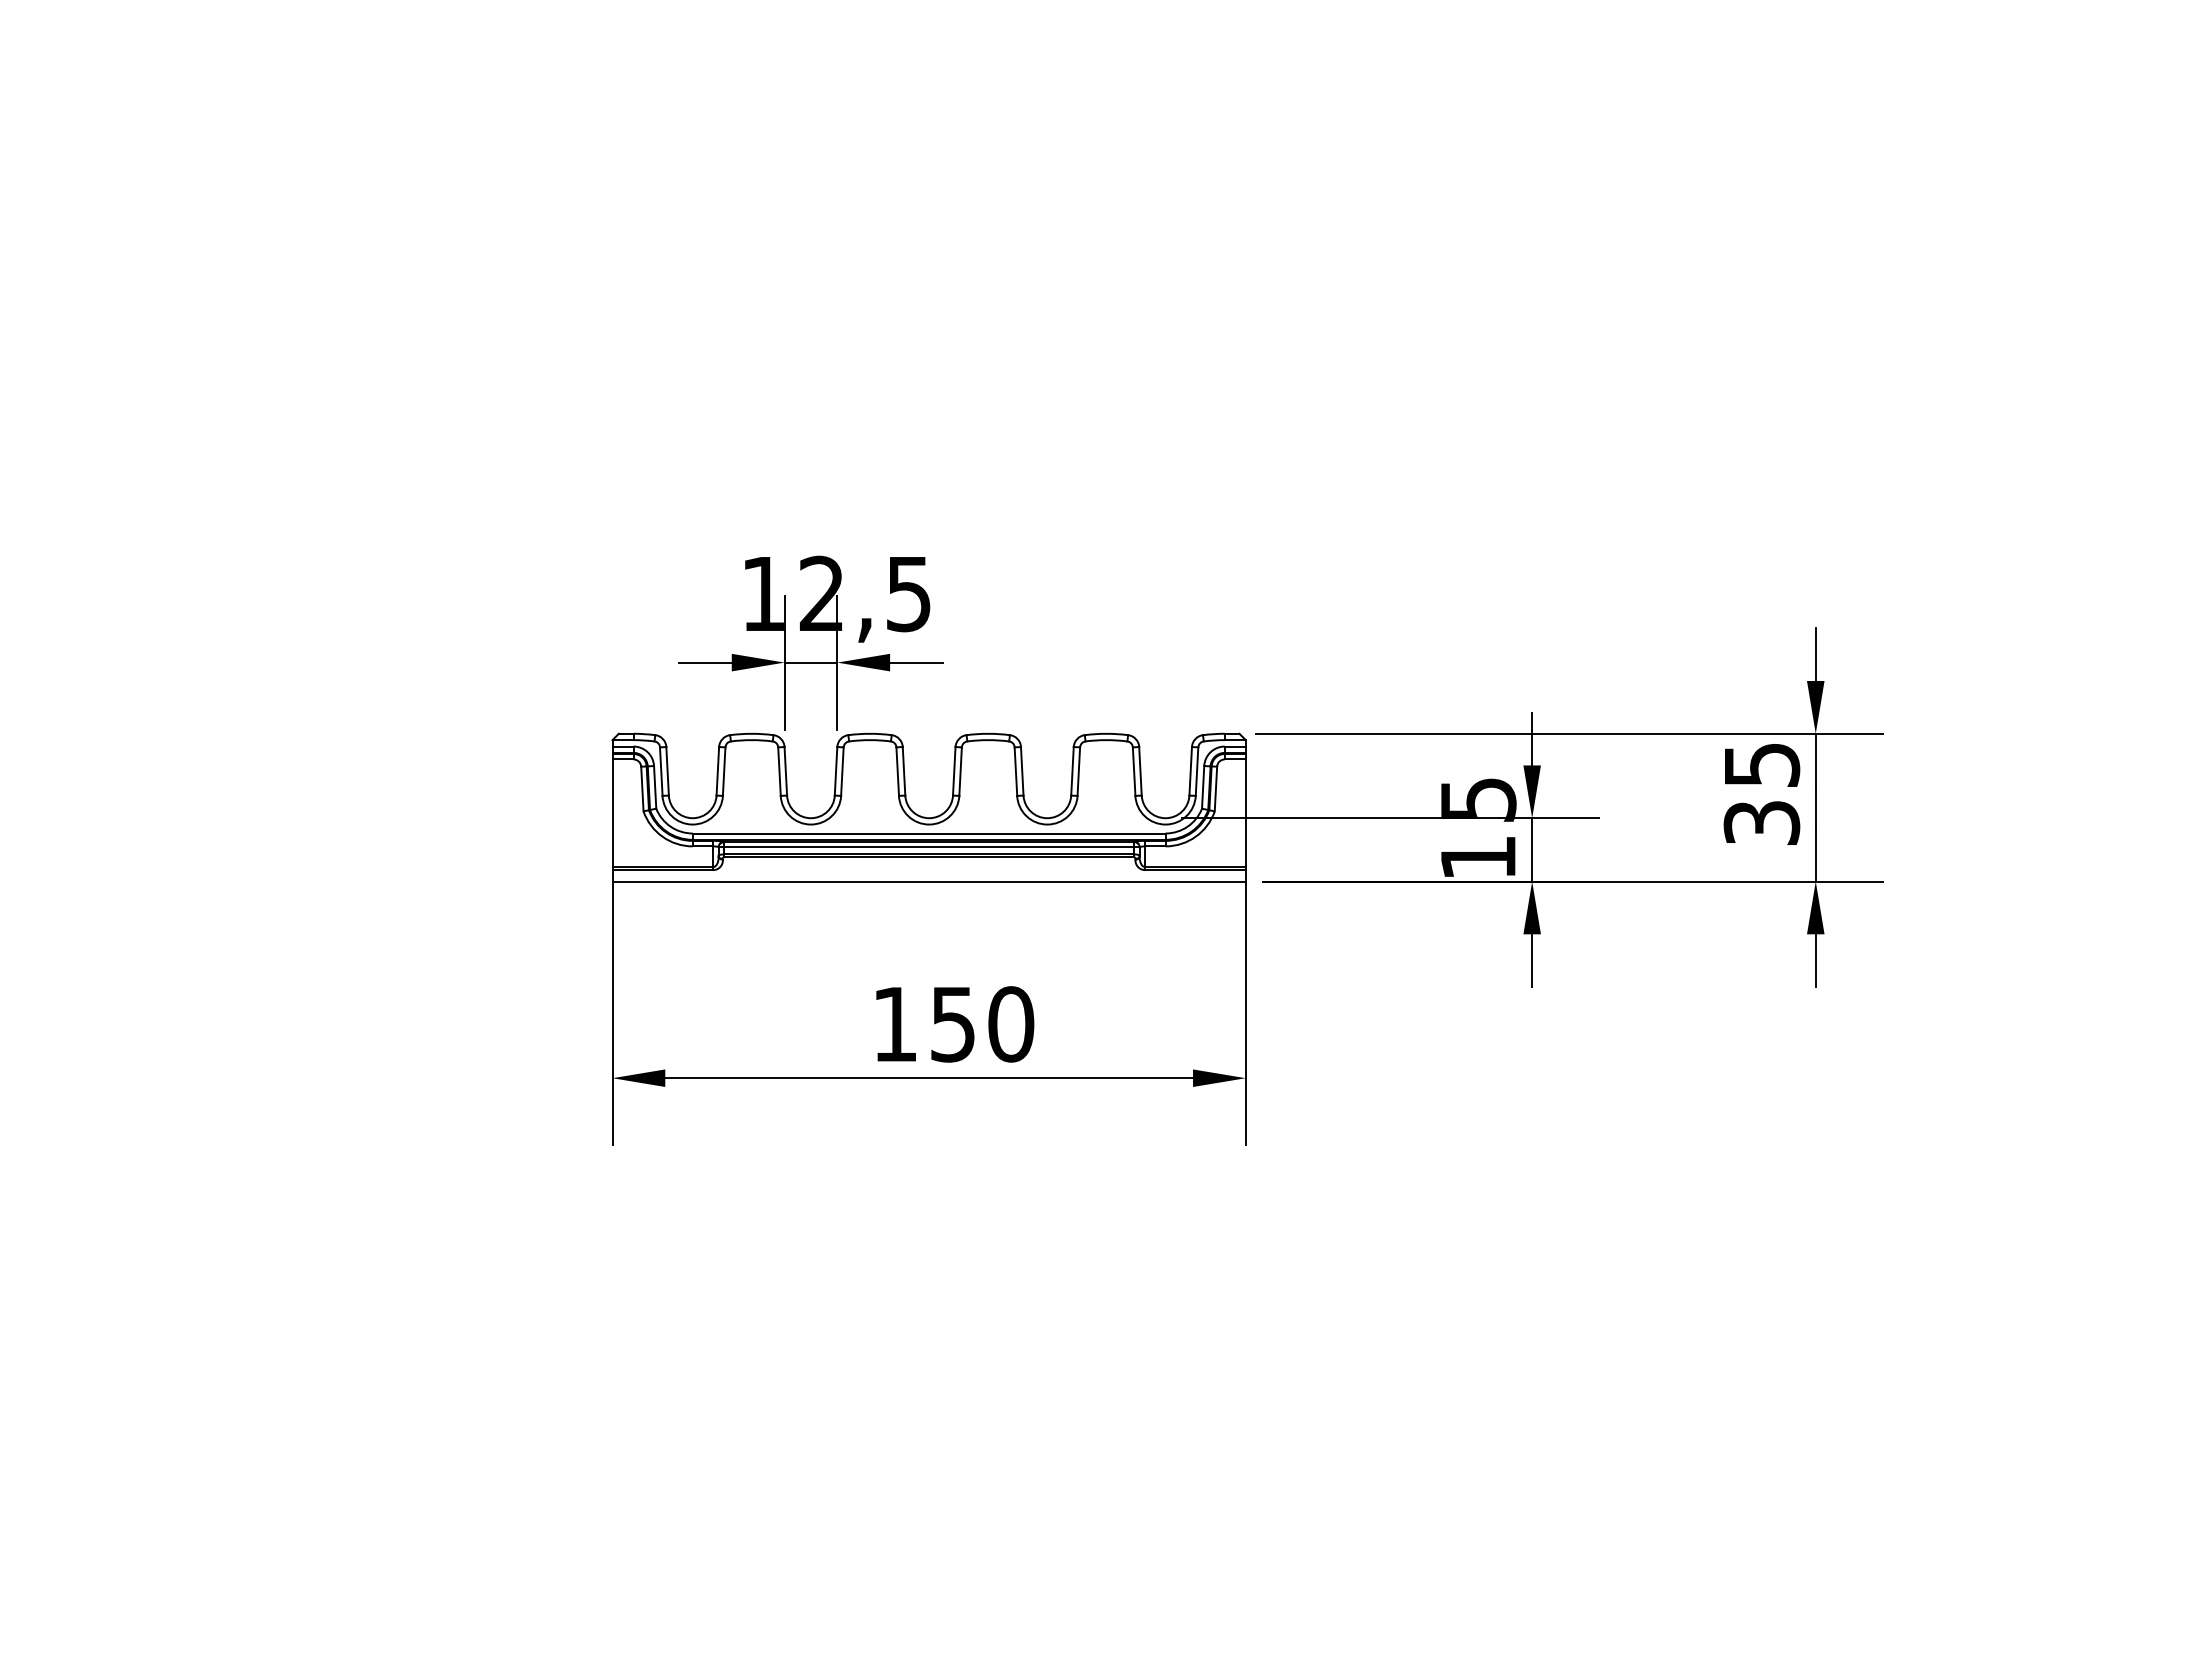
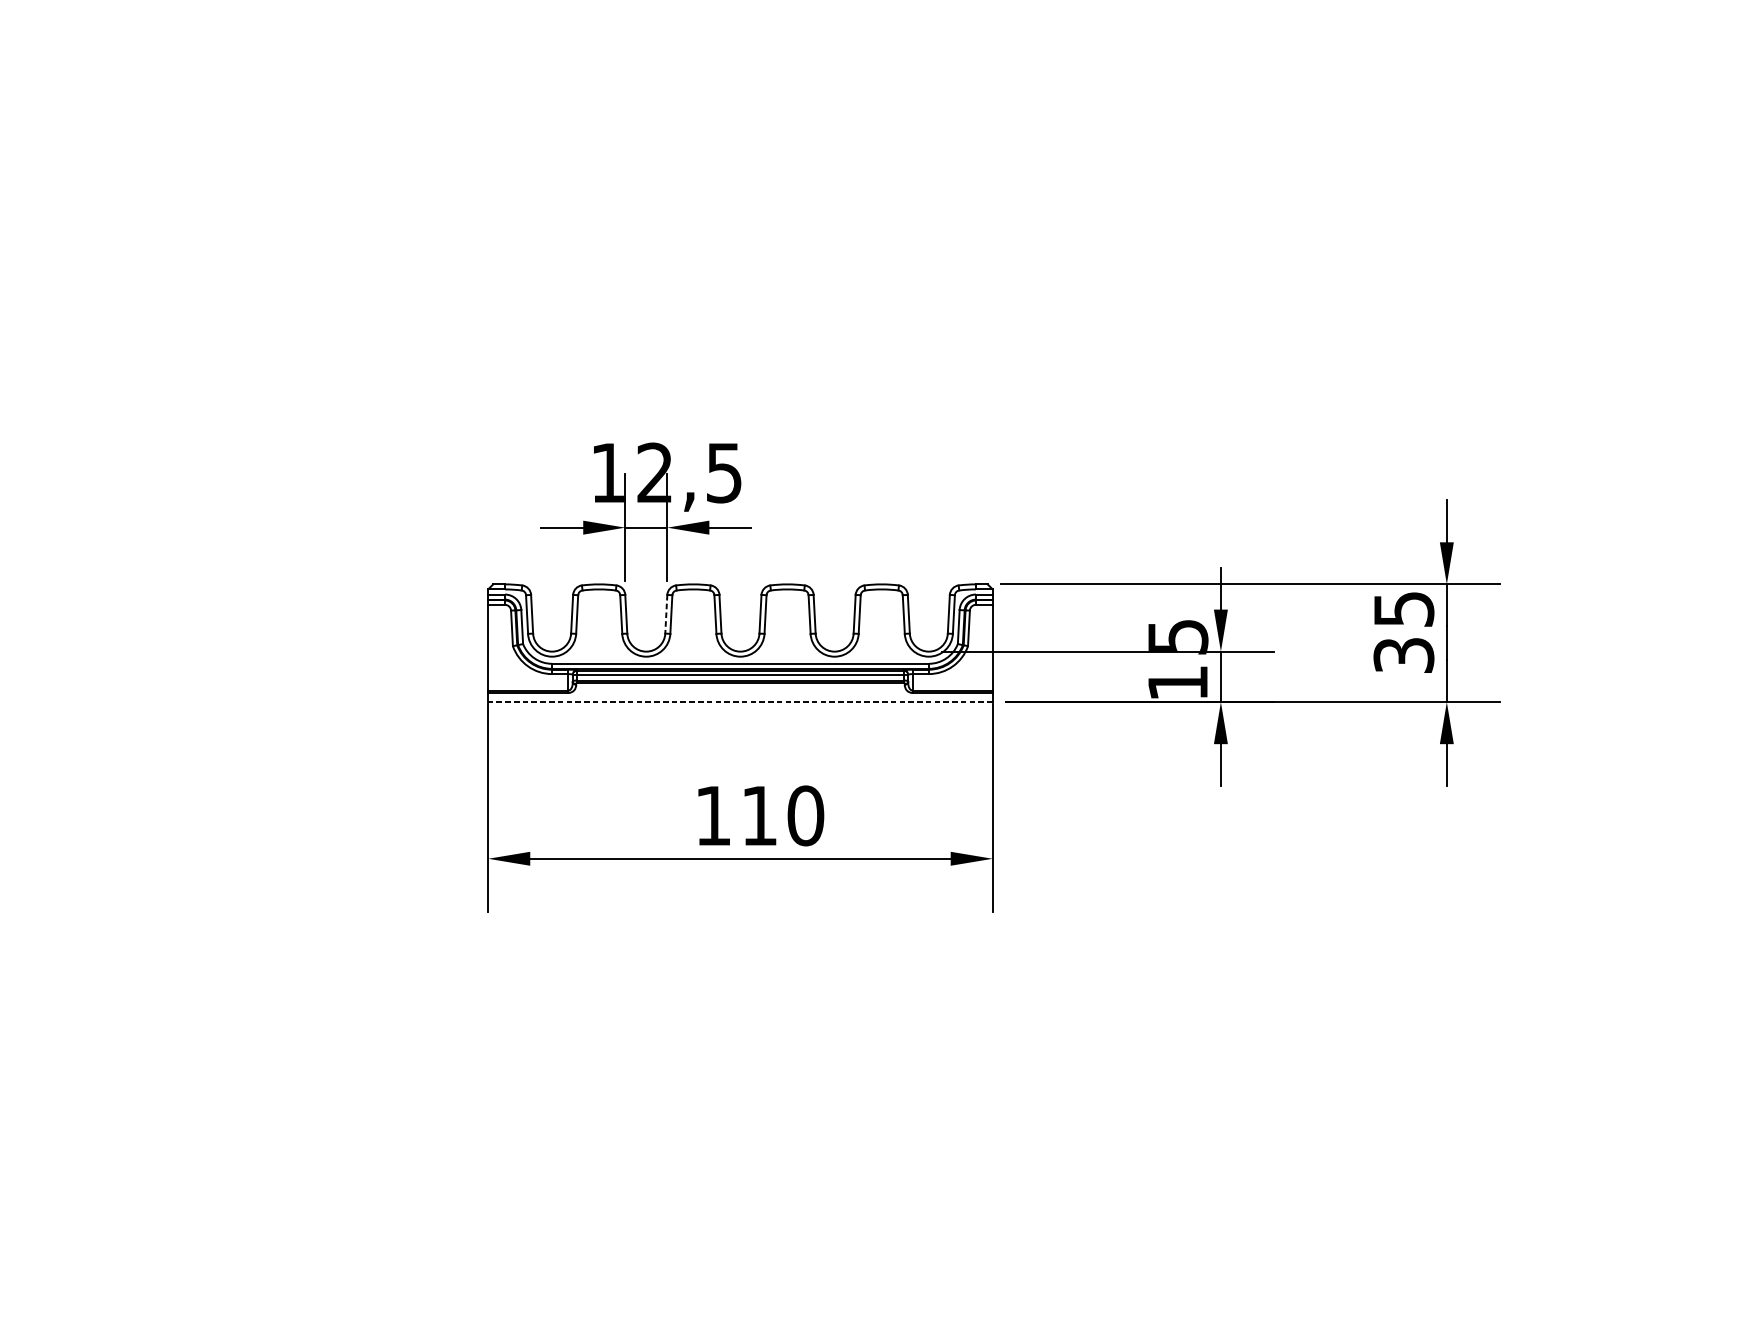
line: (836, 771) -> (666, 614), solid -> dashed
line: (929, 881) -> (740, 702), solid -> dashed
text: (952, 1024) -> (759, 815), 150 -> 110

